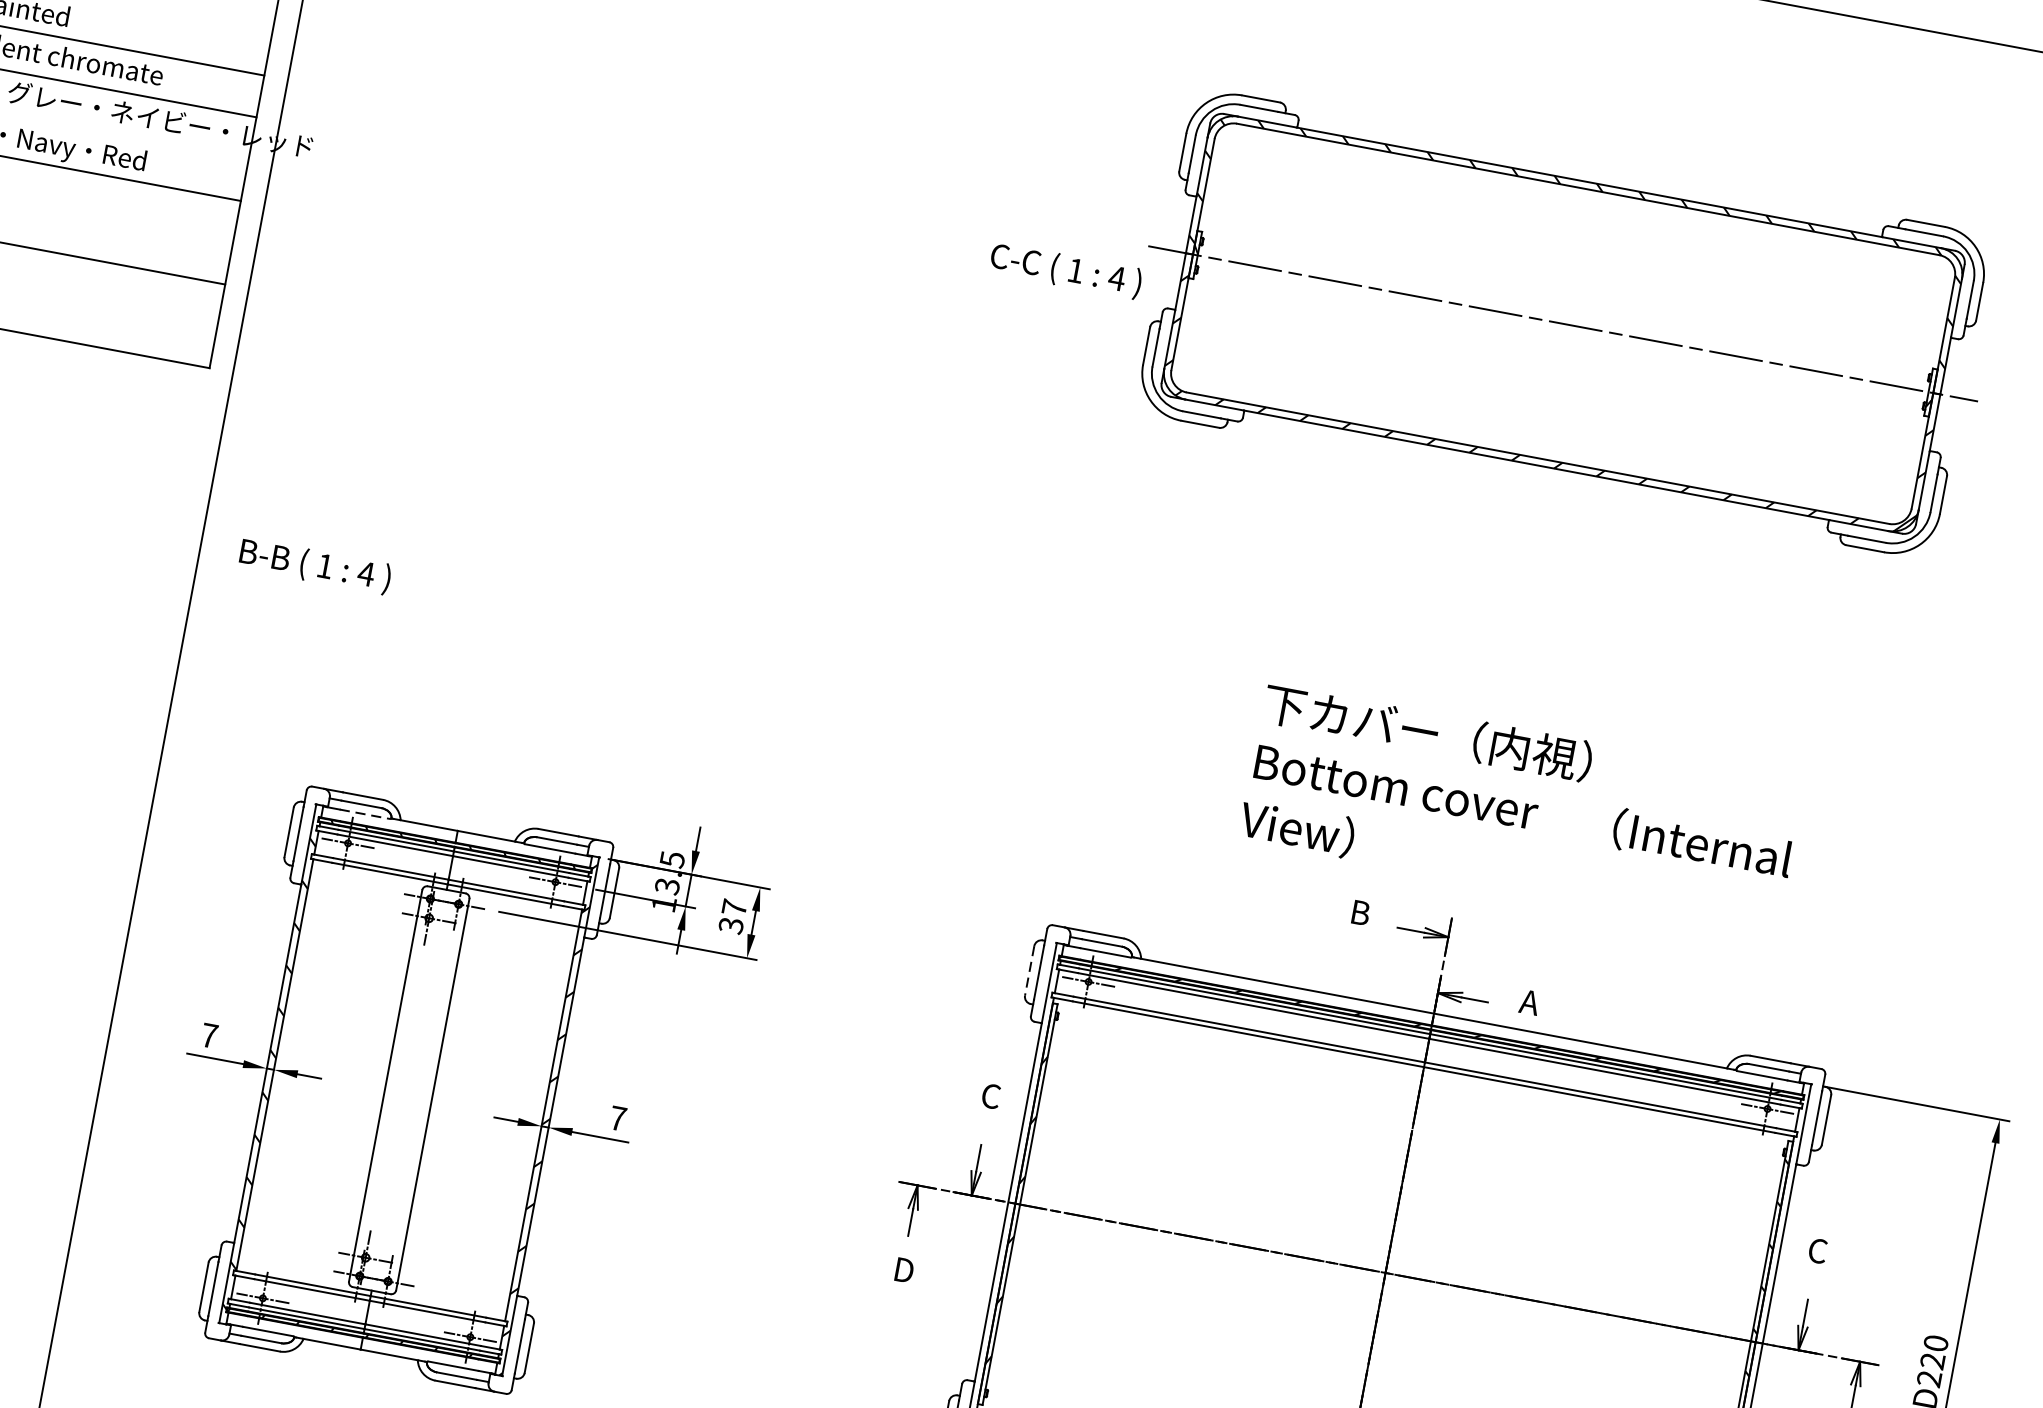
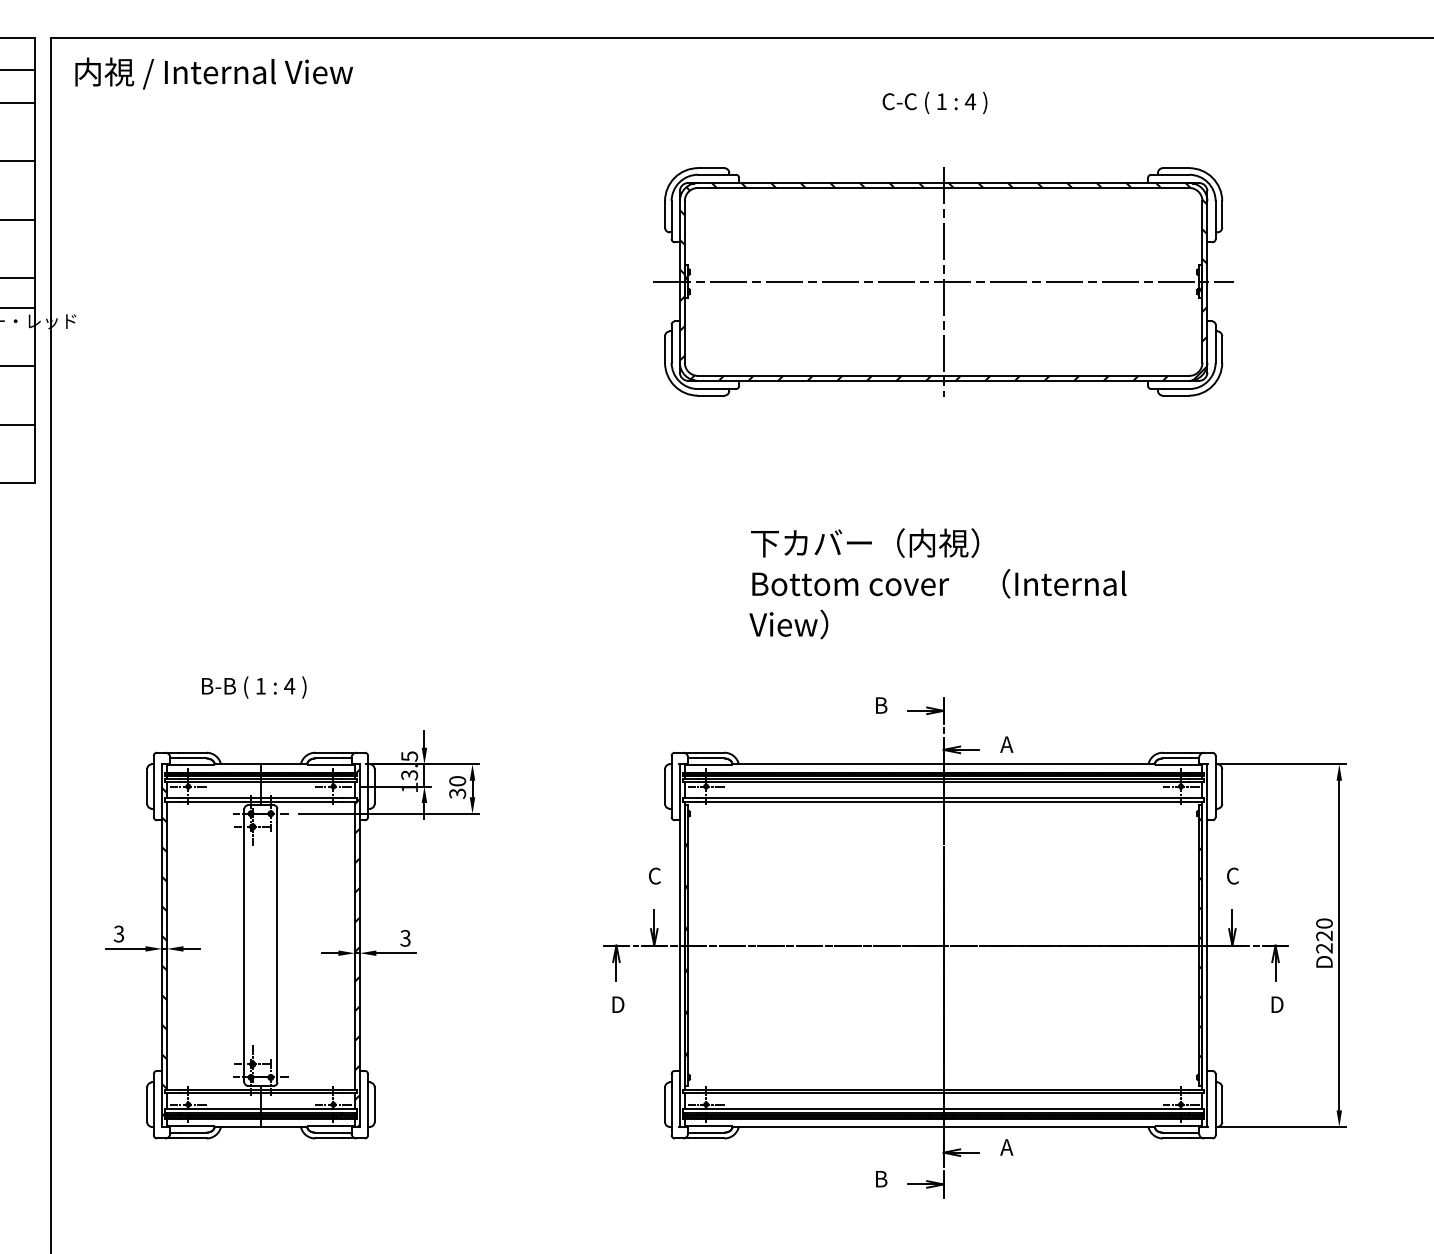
text: (1065, 270) -> (934, 102), moved
line: (1563, 323) -> (943, 281), added
text: (315, 566) -> (254, 687), moved
text: (1520, 809) -> (937, 583), moved
line: (365, 813) -> (196, 764), dashed -> solid
text: (734, 908) -> (457, 781), 37 -> 30
line: (1030, 972) -> (665, 787), dashed -> solid
text: (208, 1034) -> (118, 933), 7 -> 3
text: (618, 1117) -> (405, 937), 7 -> 3

